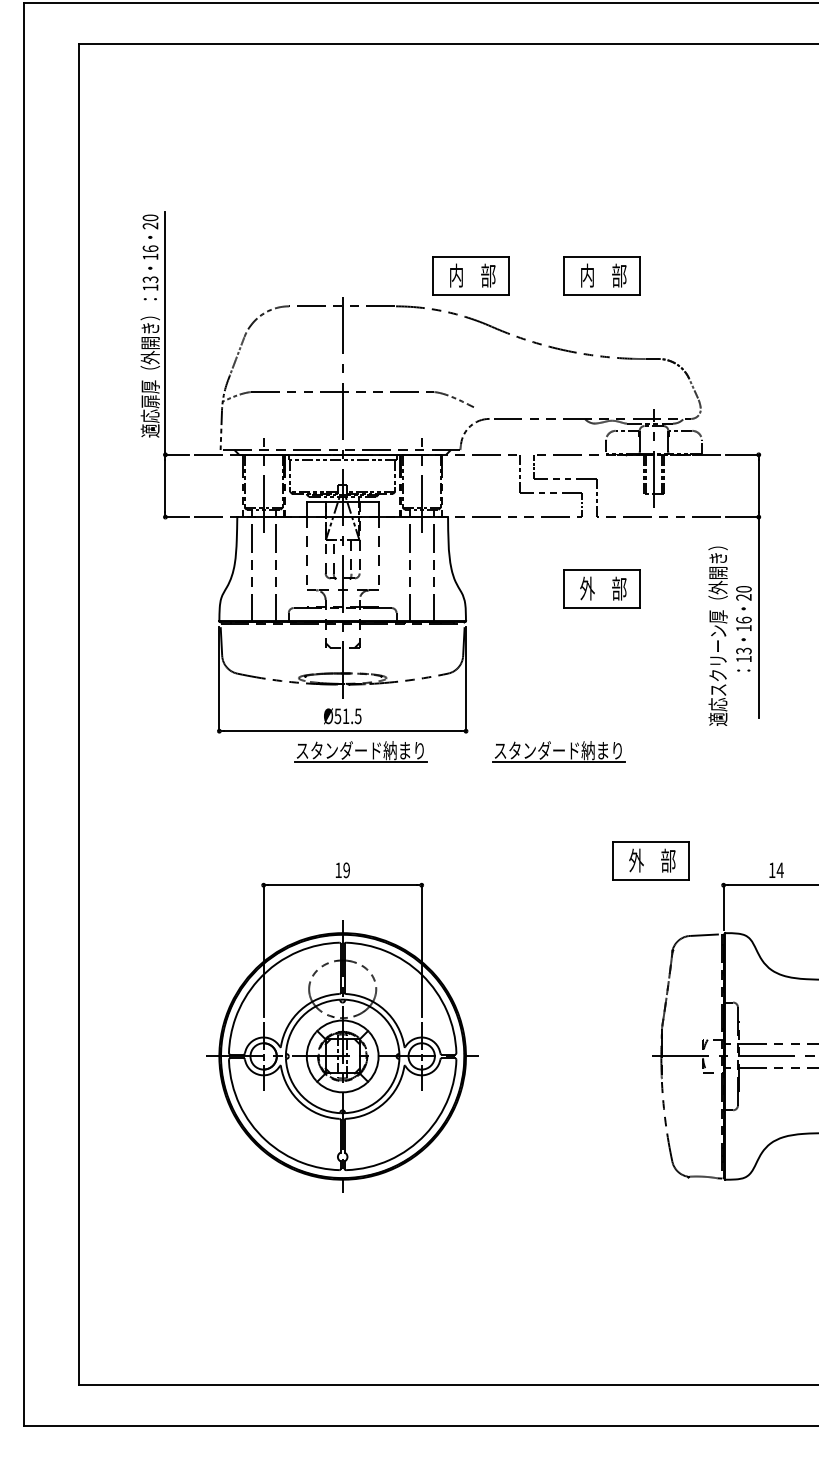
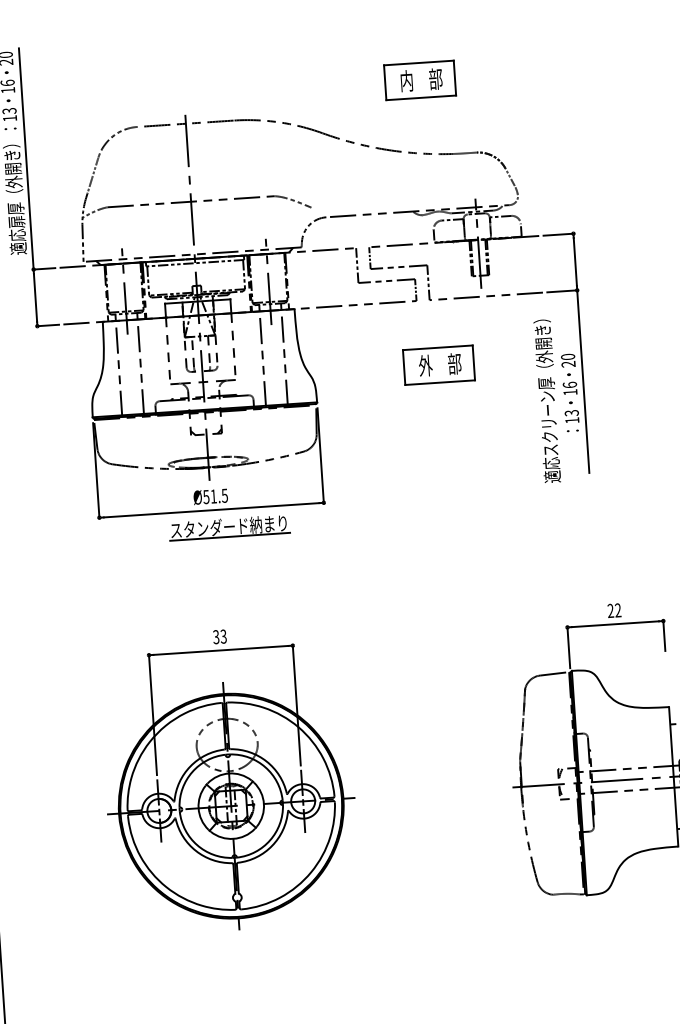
part: (470, 275) -> (300, 87), removed
part: (558, 751) -> (409, 515), removed
part: (650, 860) -> (499, 609), removed
text: (775, 869) -> (613, 609), 14 -> 22
text: (342, 870) -> (219, 637), 19 -> 33

